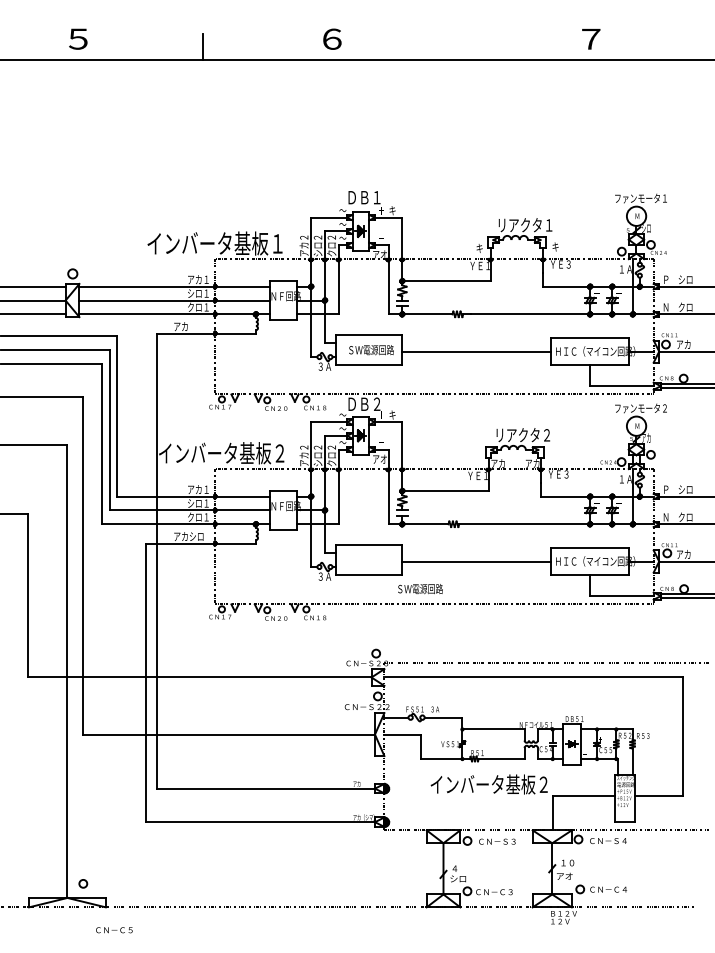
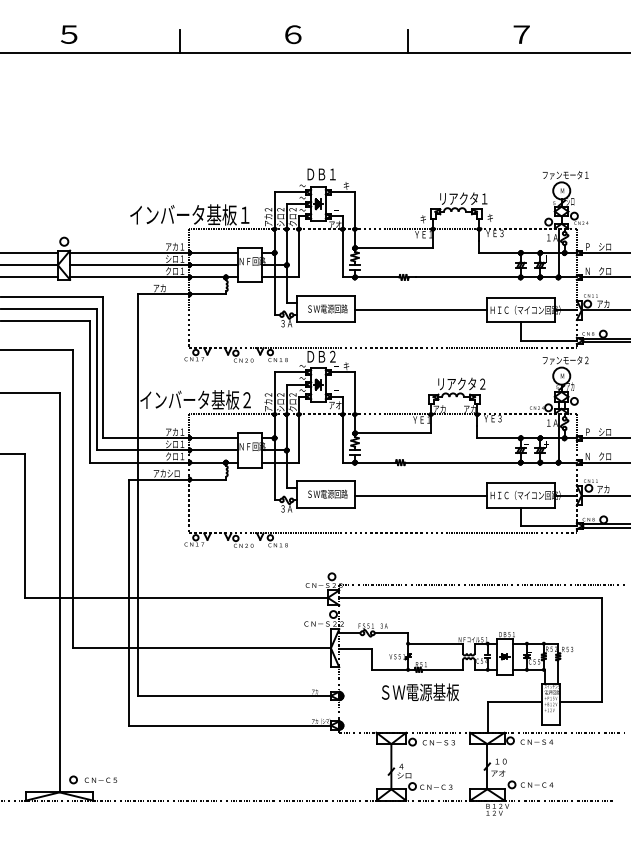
line: (462, 47) -> (408, 41), added
text: (420, 589) -> (327, 494), moved
text: (488, 784) -> (431, 692), インバータ基板２ -> ＳＷ電源基板
text: (114, 930) -> (101, 780), moved

